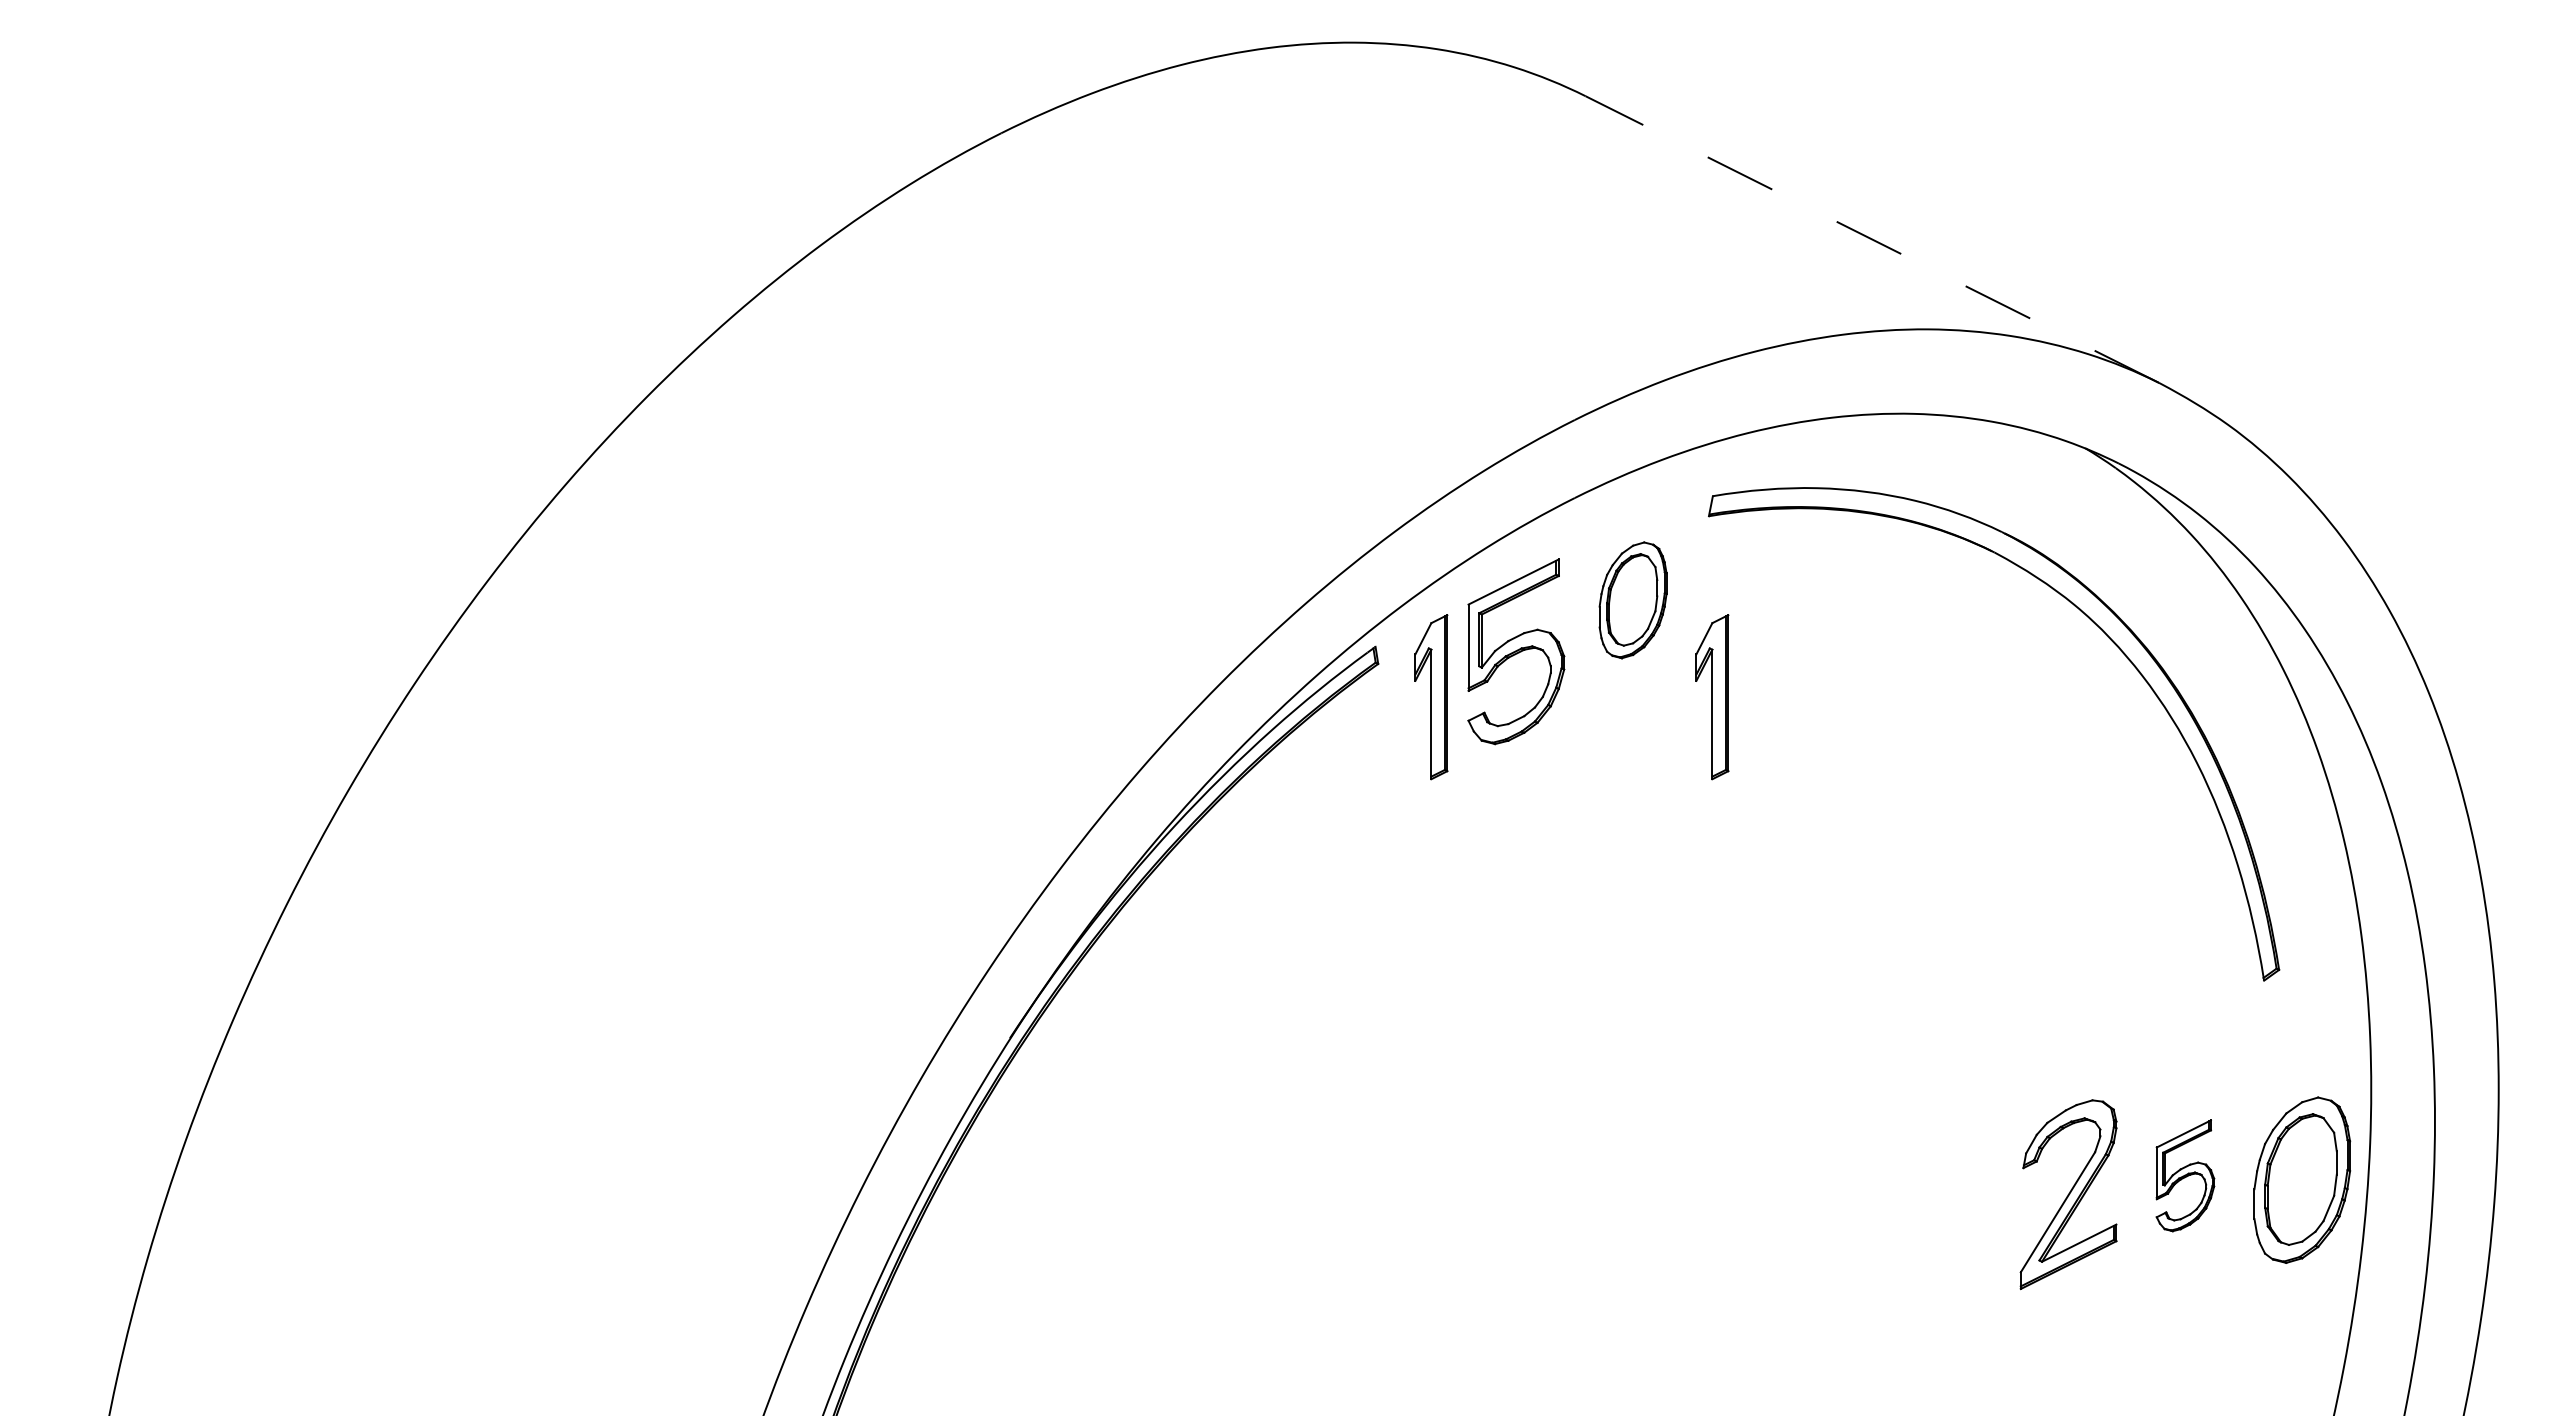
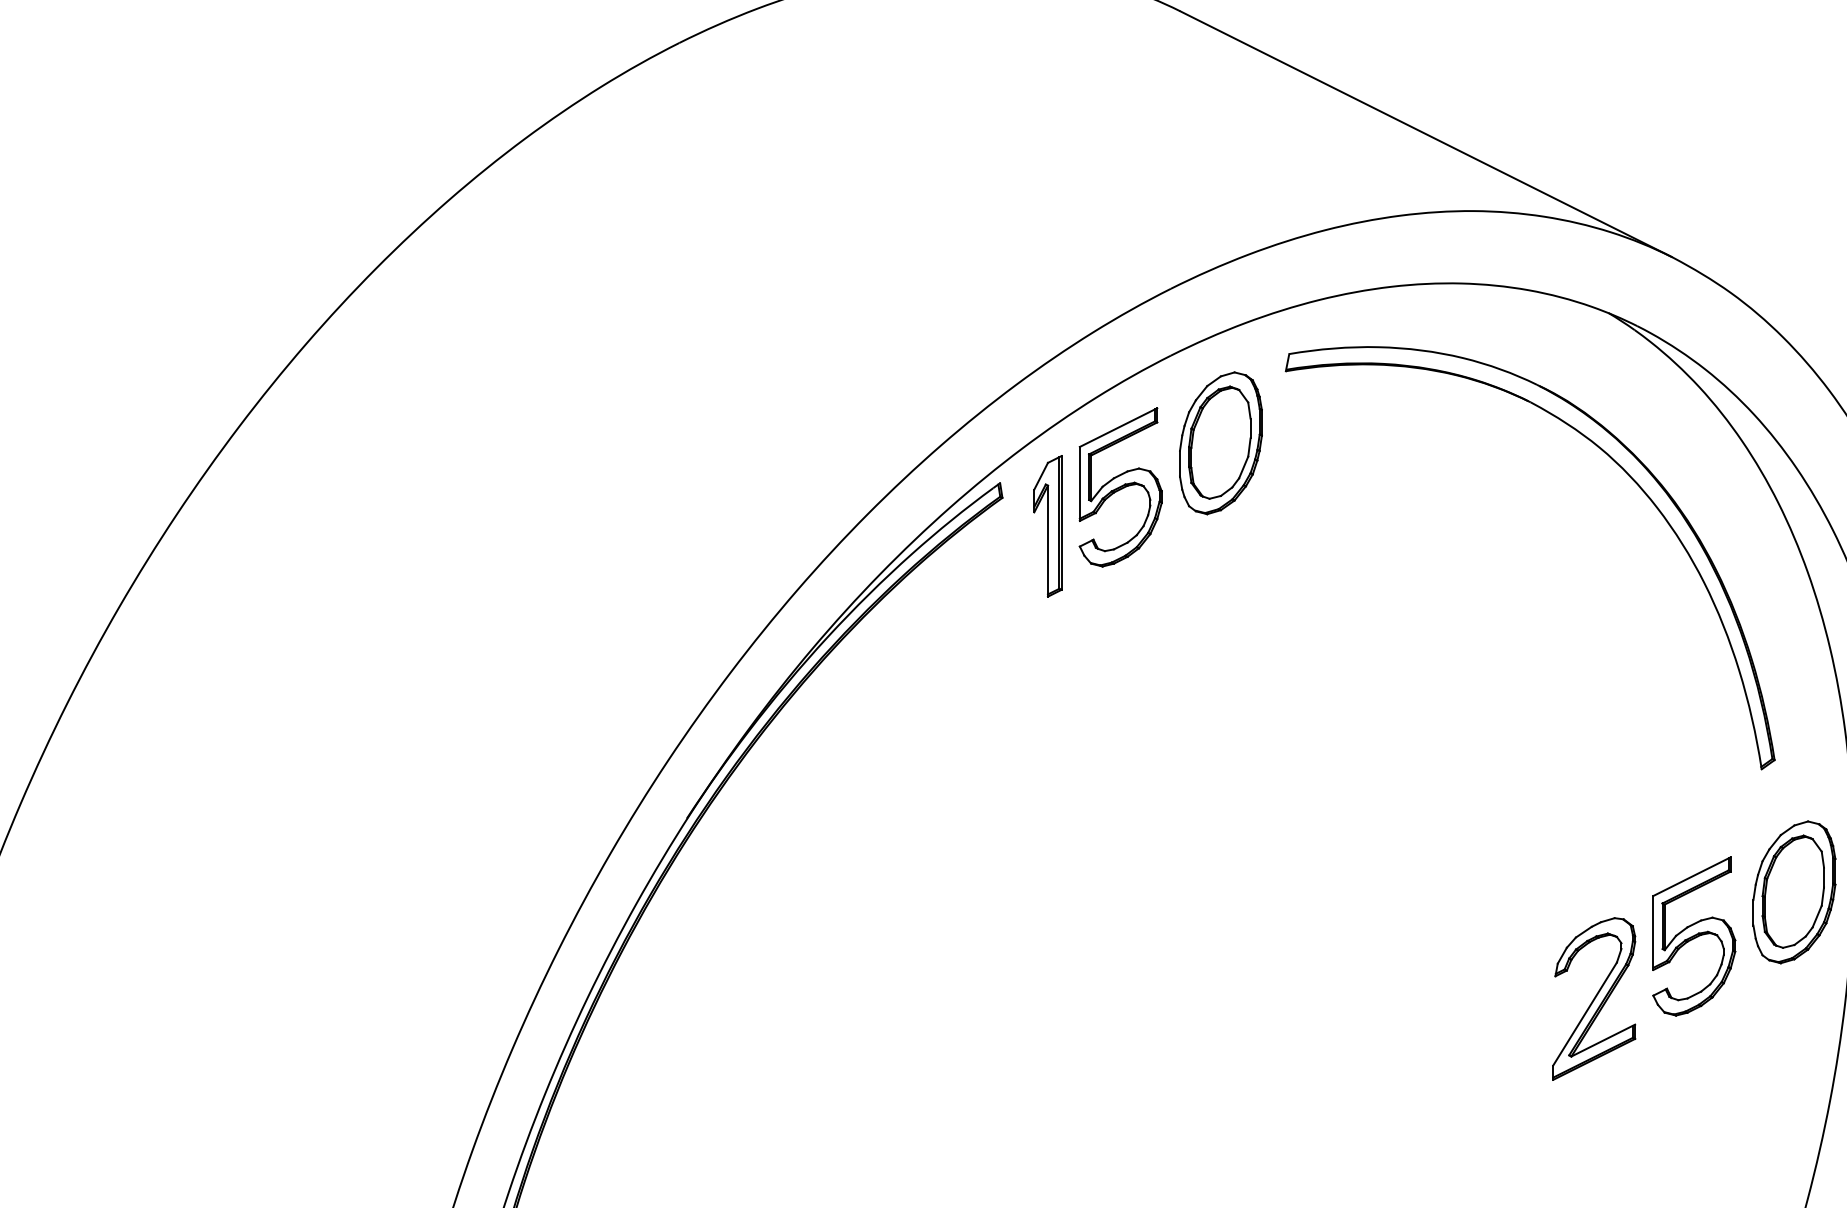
line: (1872, 239) -> (1426, 134), dashed -> solid
part: (1632, 600) -> (1220, 443), size x1.43
part: (1712, 697) -> (1288, 526), removed
part: (2185, 1175) -> (1694, 936), size x1.67
part: (2302, 1179) -> (1794, 891), moved
part: (2068, 1194) -> (1594, 998), moved

